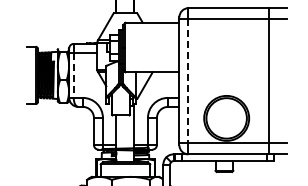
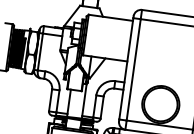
line: (73, 75) -> (40, 52), dashed -> solid
line: (188, 81) -> (133, 70), dashed -> solid

